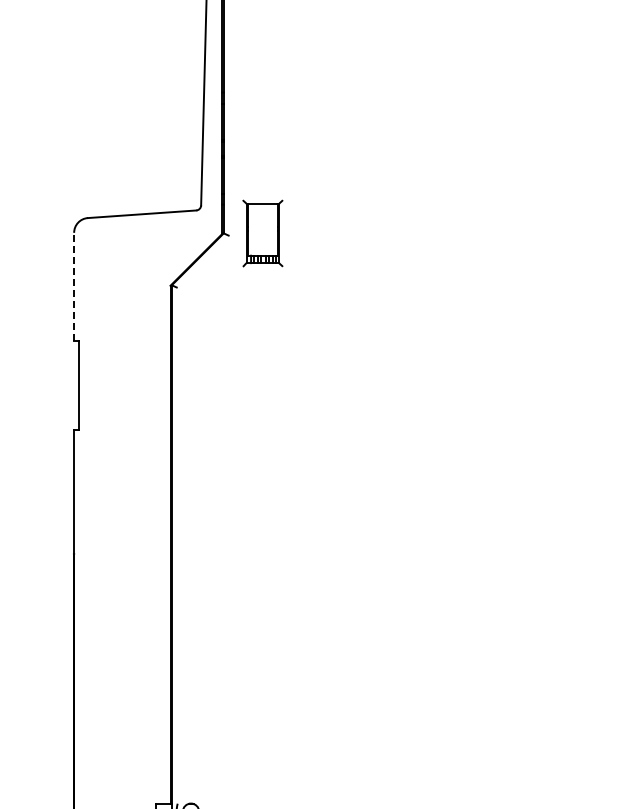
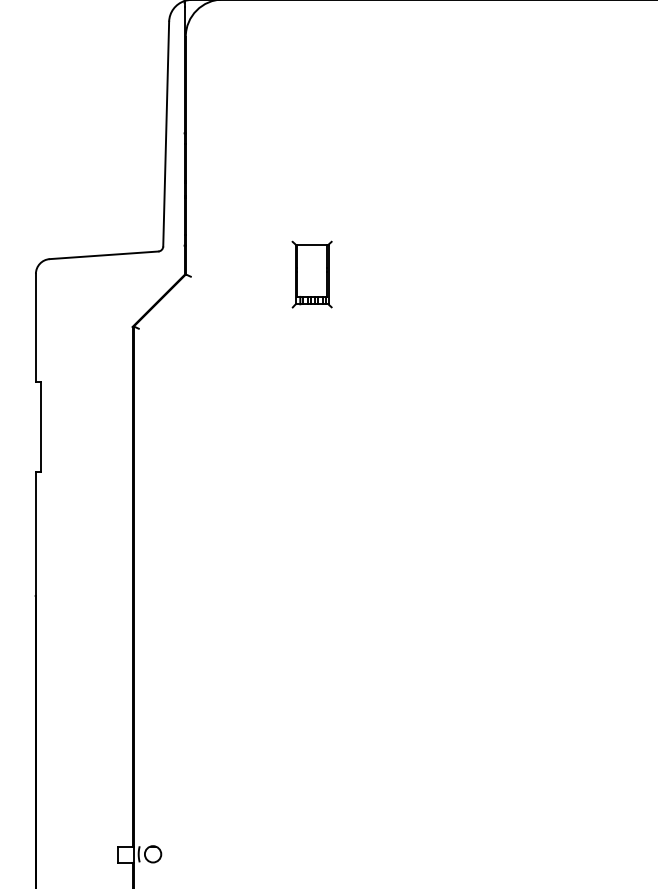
part: (262, 233) -> (311, 274), moved
line: (73, 286) -> (35, 327), dashed -> solid

